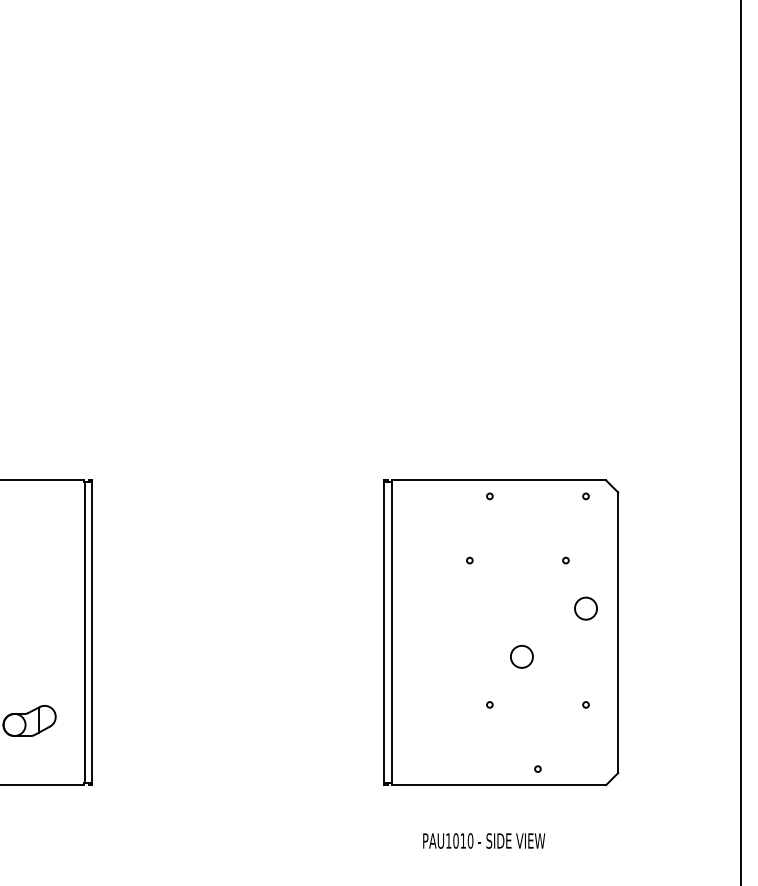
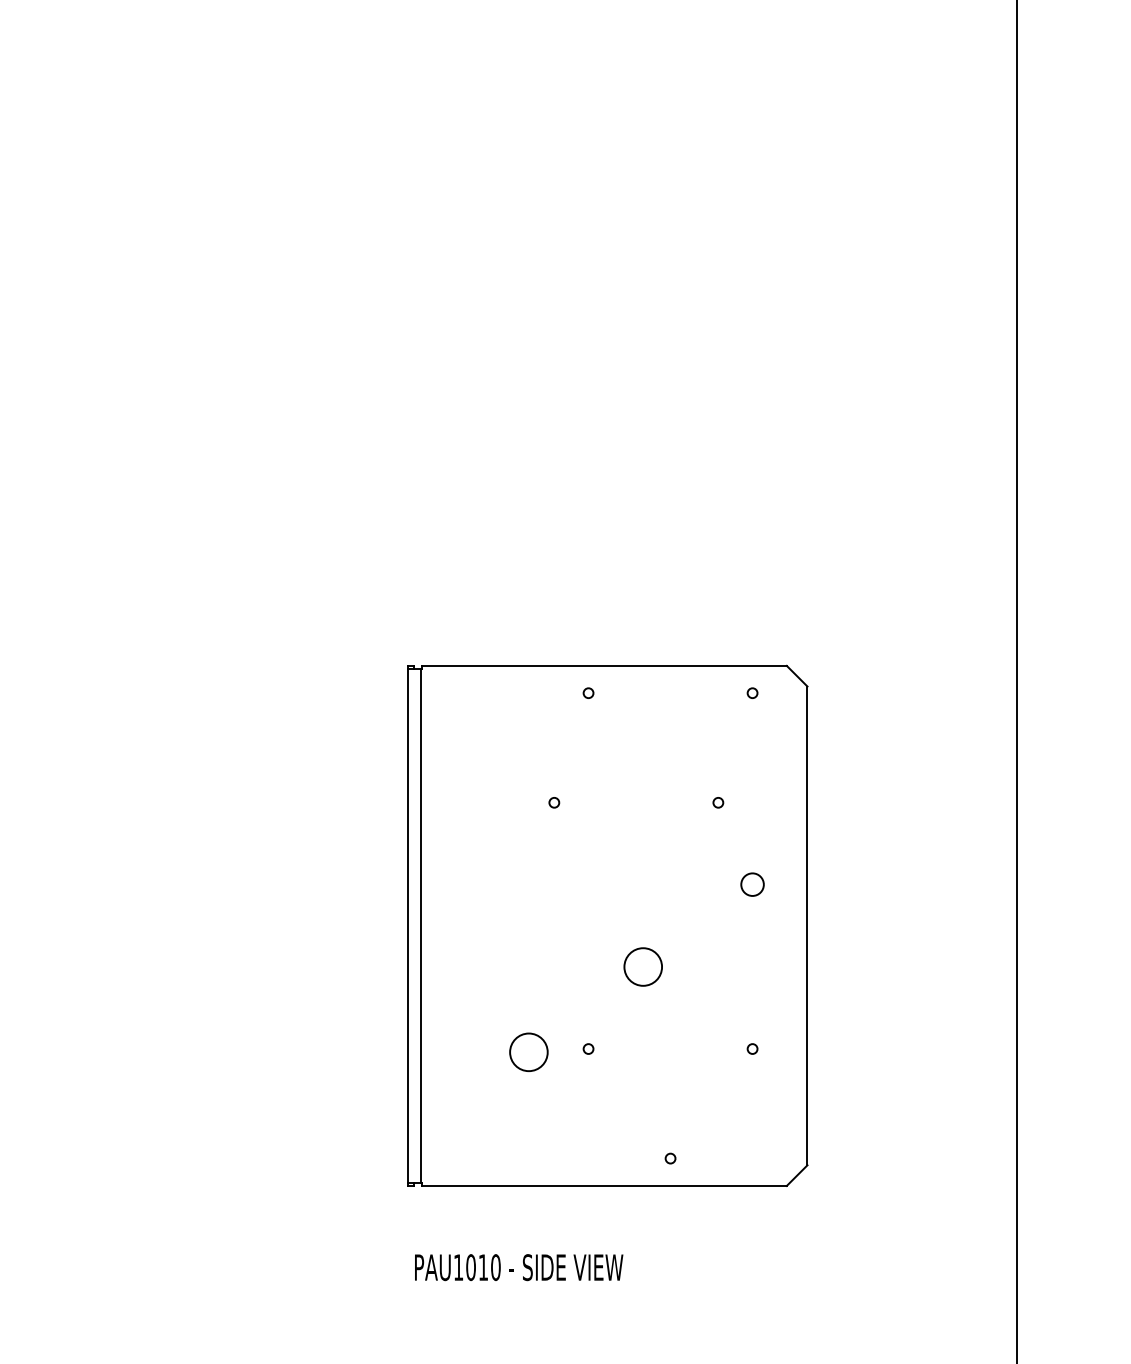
circle: (585, 608) -> (751, 884), size x0.6
circle: (454, 706) -> (528, 1051), added
text: (484, 840) -> (519, 1266), moved

